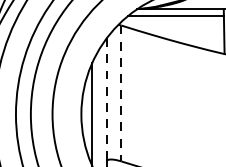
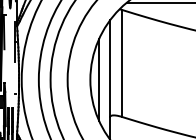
line: (120, 93) -> (121, 63), dashed -> solid
line: (106, 99) -> (110, 68), dashed -> solid

